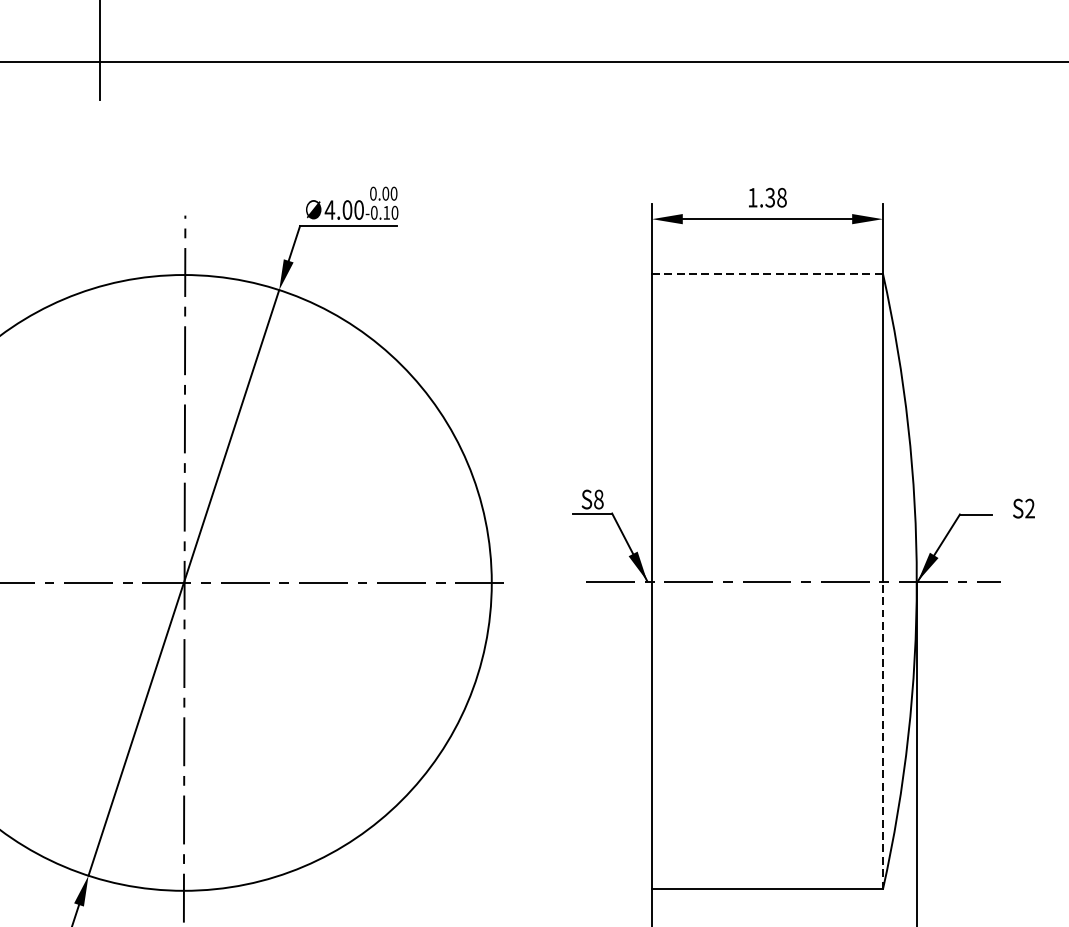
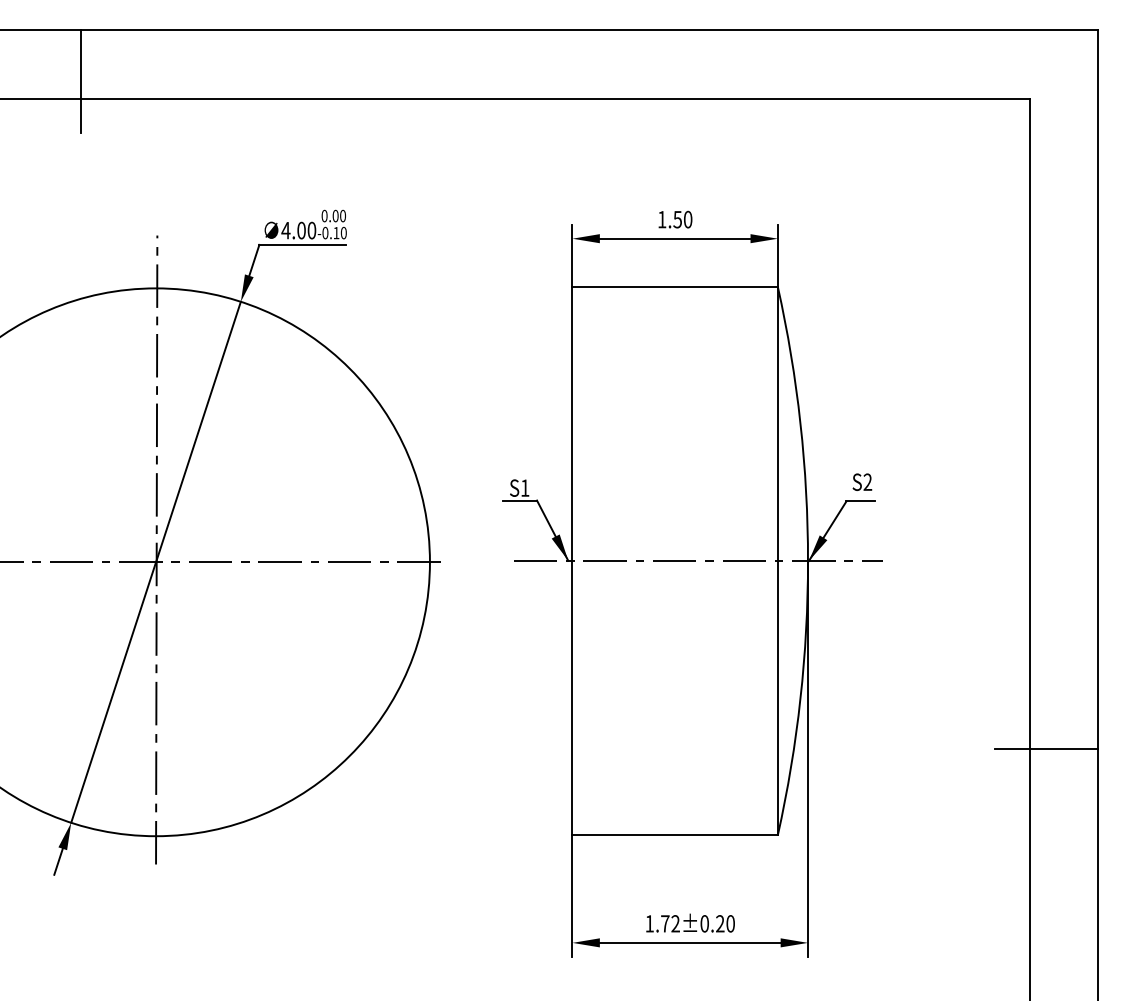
text: (775, 197) -> (682, 219), 1.38 -> 1.50
line: (767, 274) -> (675, 287), dashed -> solid
text: (599, 498) -> (525, 487), S8 -> S1
text: (1024, 507) -> (862, 481), moved
line: (882, 736) -> (777, 698), dashed -> solid

